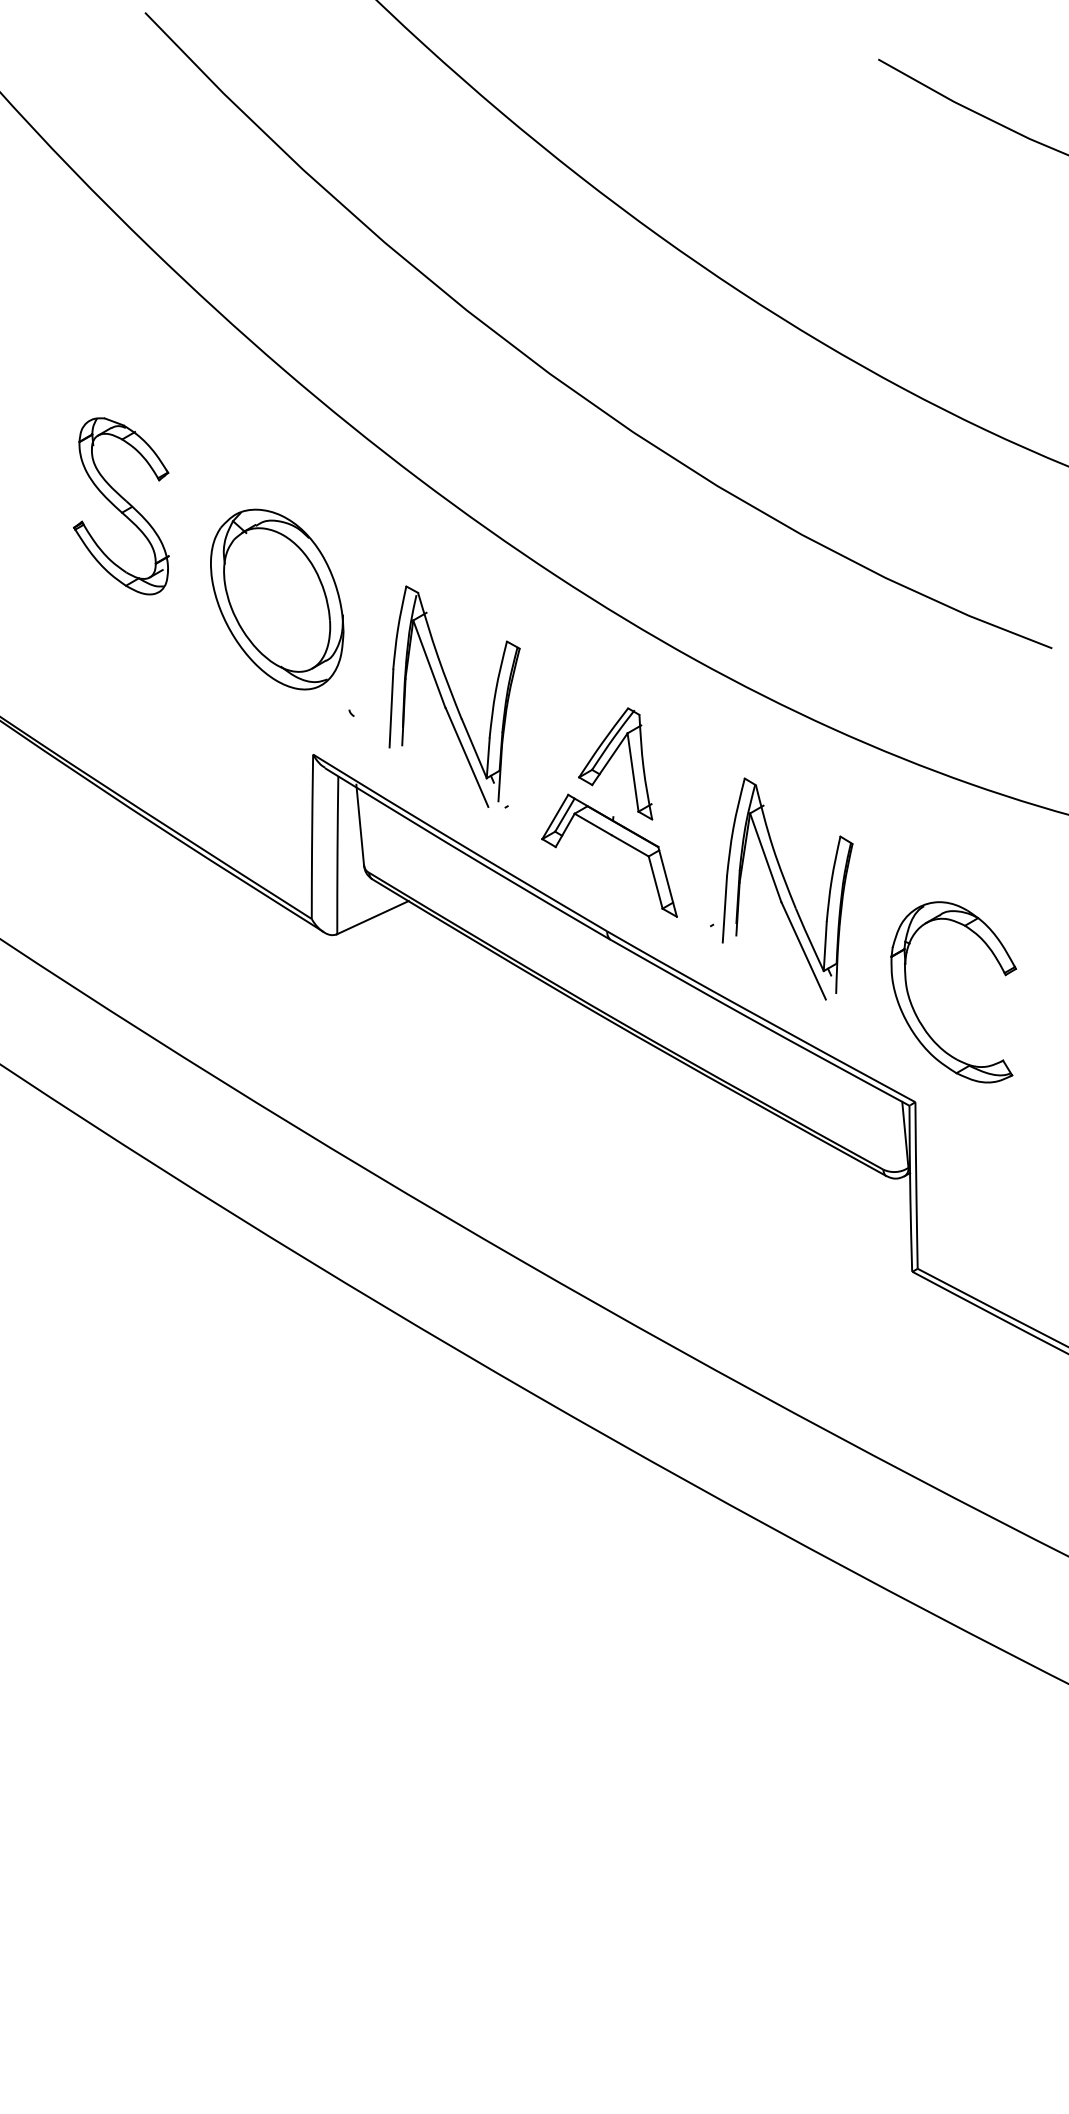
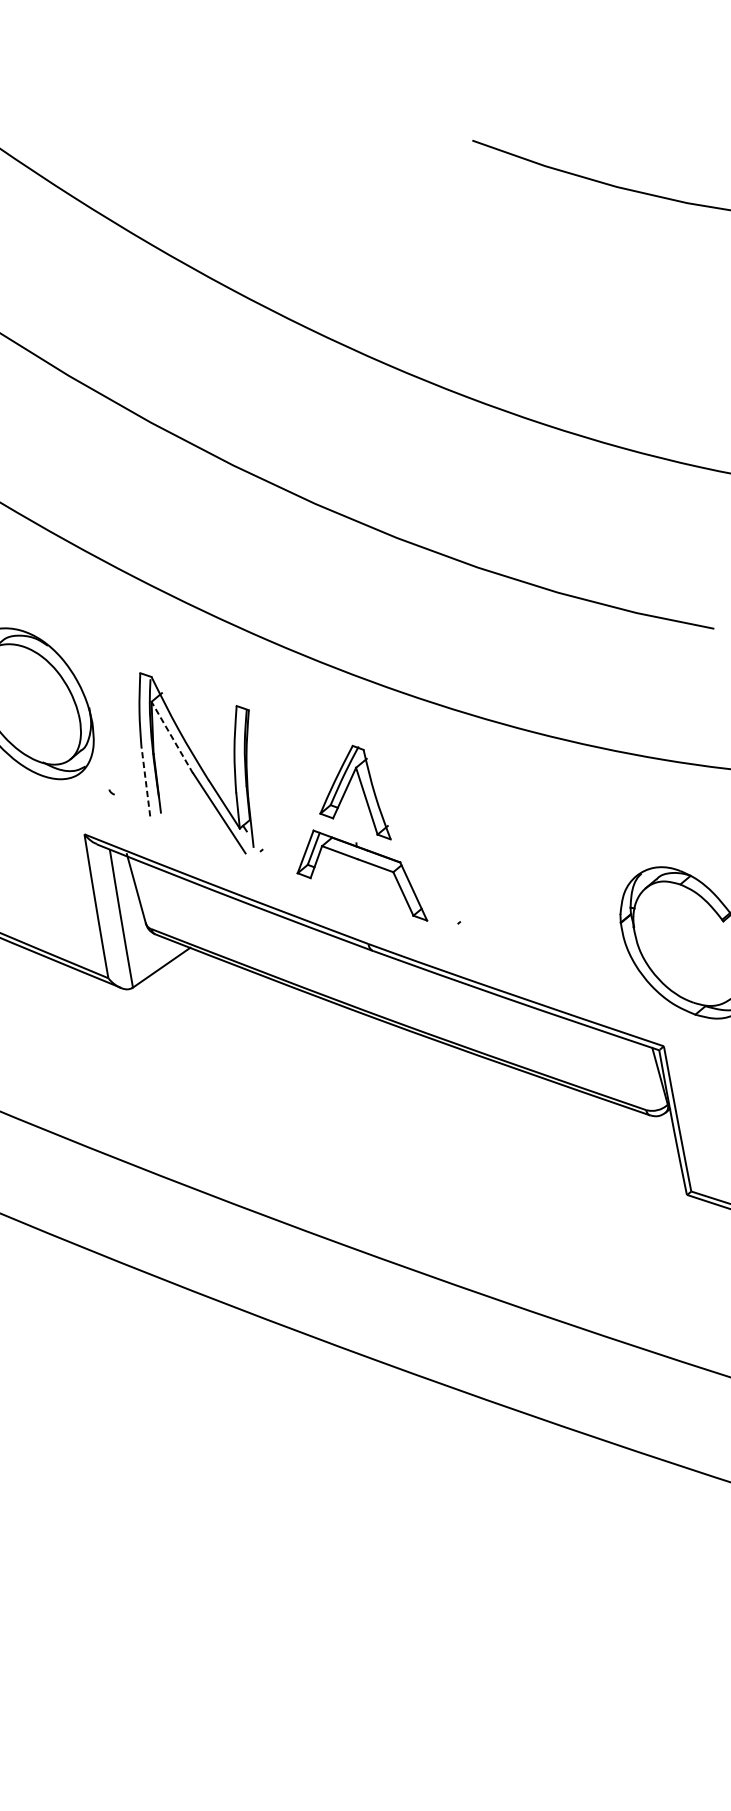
line: (429, 664) -> (172, 737), solid -> dashed
line: (391, 708) -> (145, 782), solid -> dashed
part: (787, 888) -> (519, 879), removed

